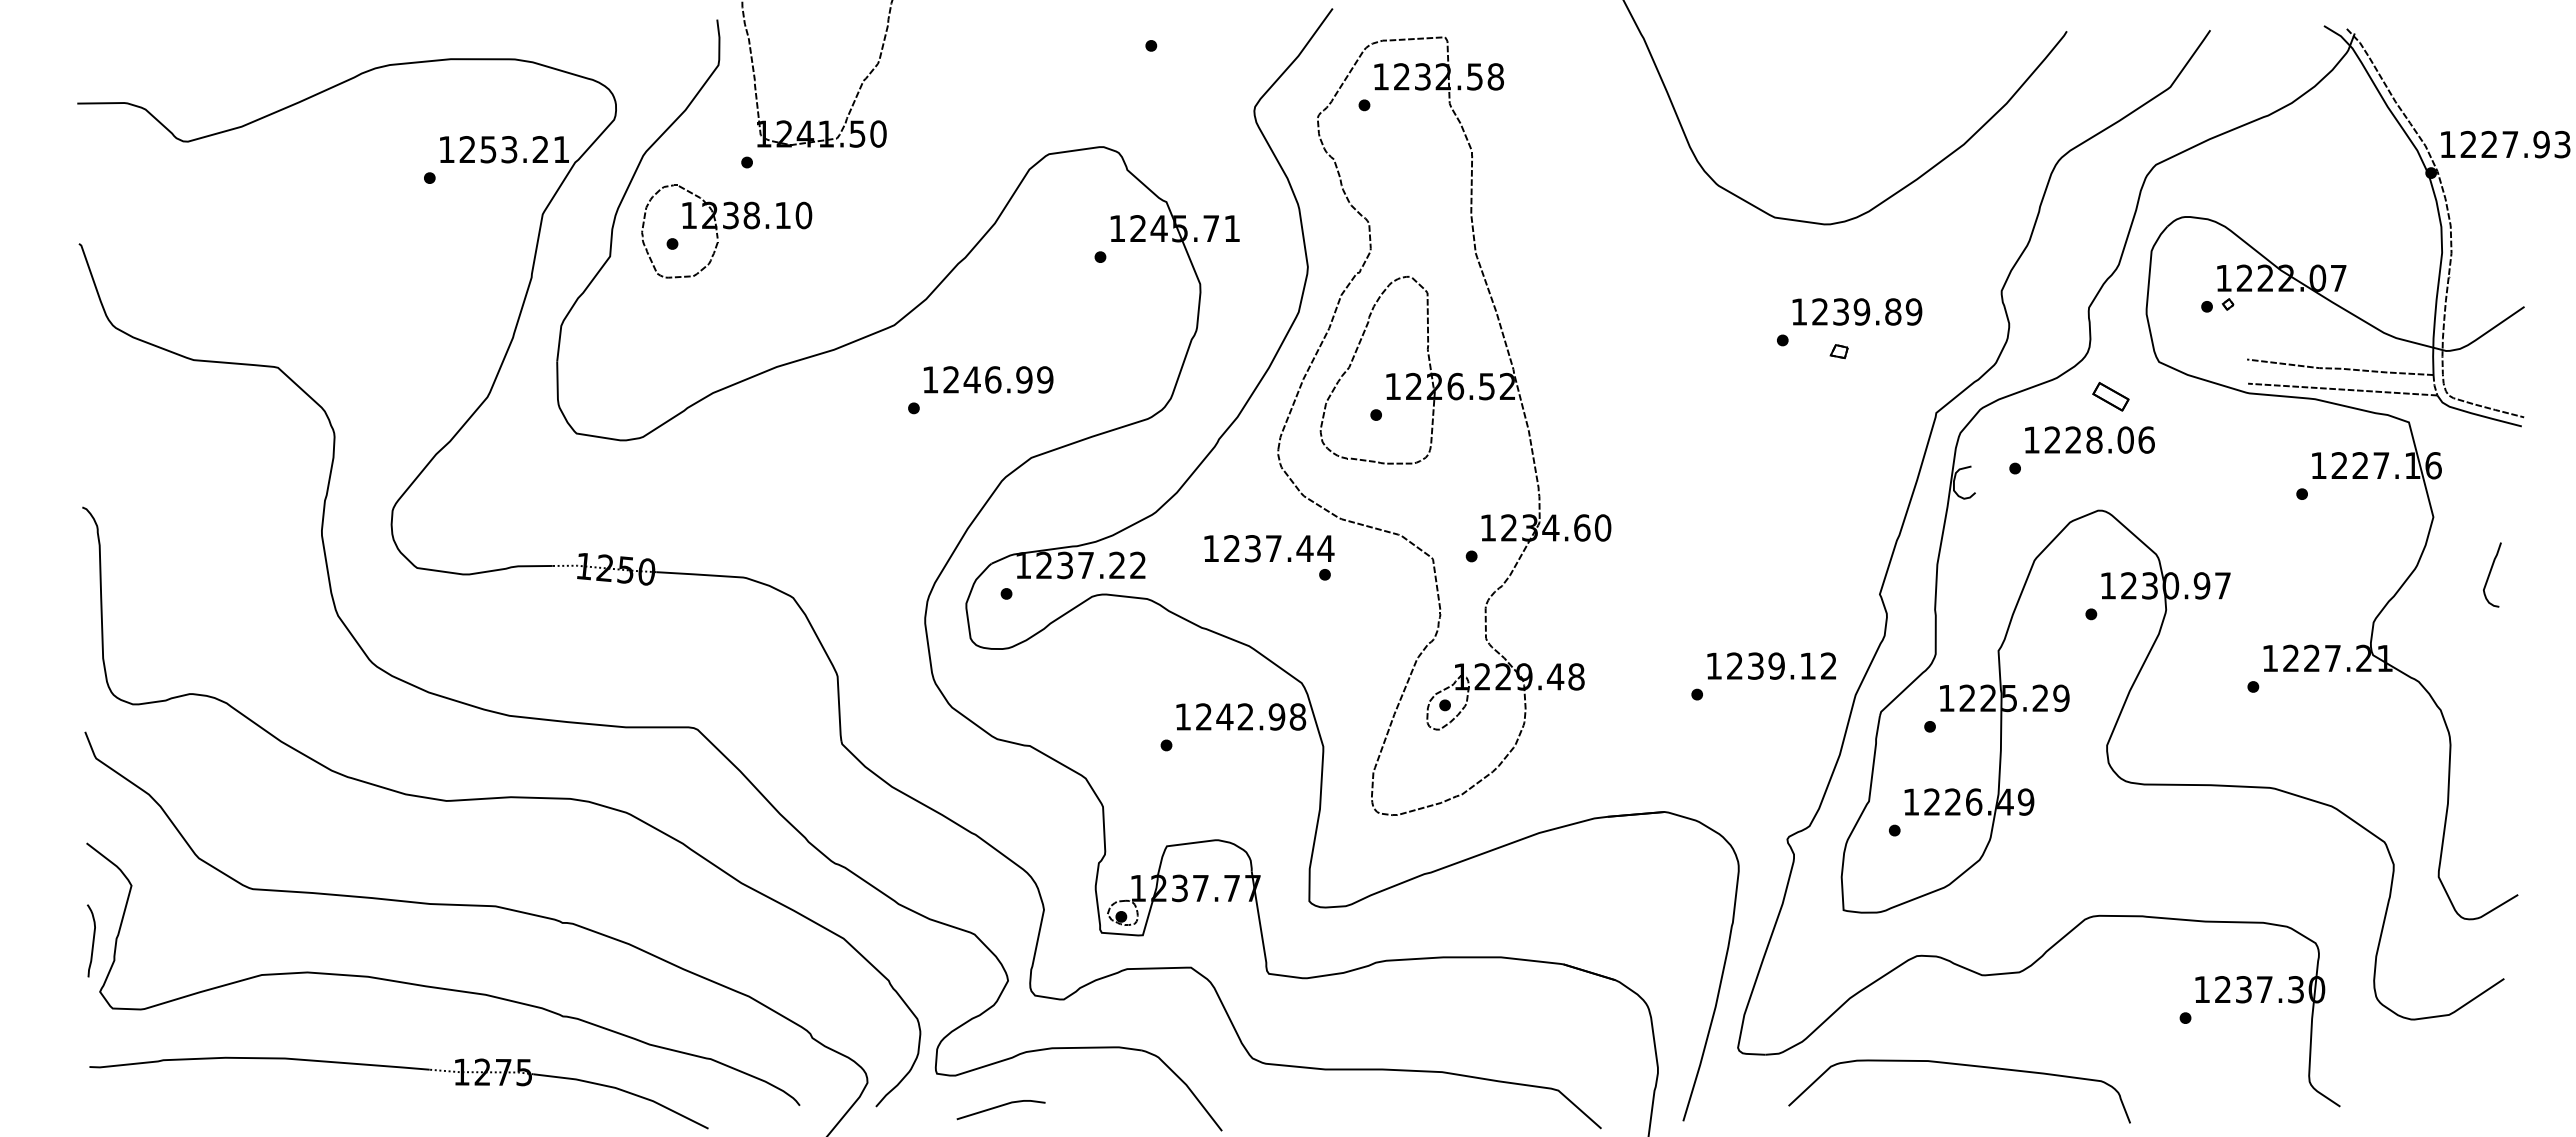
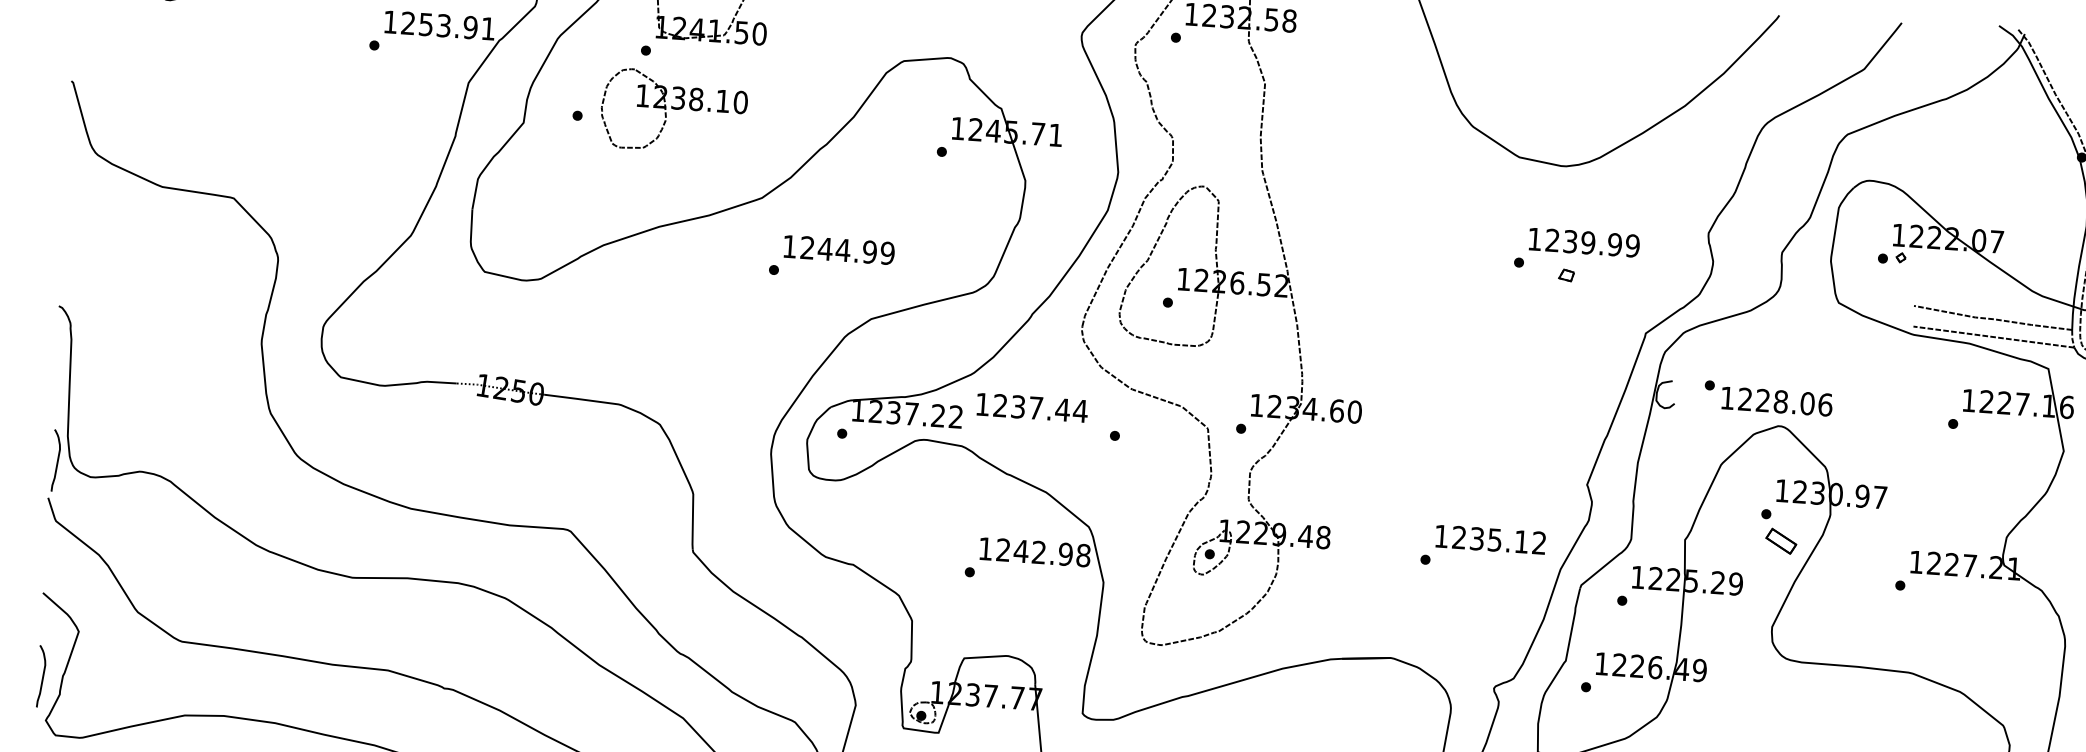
text: (540, 149) -> (470, 27), 1253.21 -> 1253.91
part: (726, 231) -> (673, 111), moved
text: (1893, 311) -> (1615, 244), 1239.89 -> 1239.99
text: (992, 379) -> (842, 249), 1246.99 -> 1244.99
part: (2110, 396) -> (1780, 541), moved
text: (2089, 439) -> (1776, 401), moved
text: (1269, 548) -> (1032, 407), moved
text: (1776, 665) -> (1494, 539), 1239.12 -> 1235.12
curve: (92, 687) -> (57, 460), added

